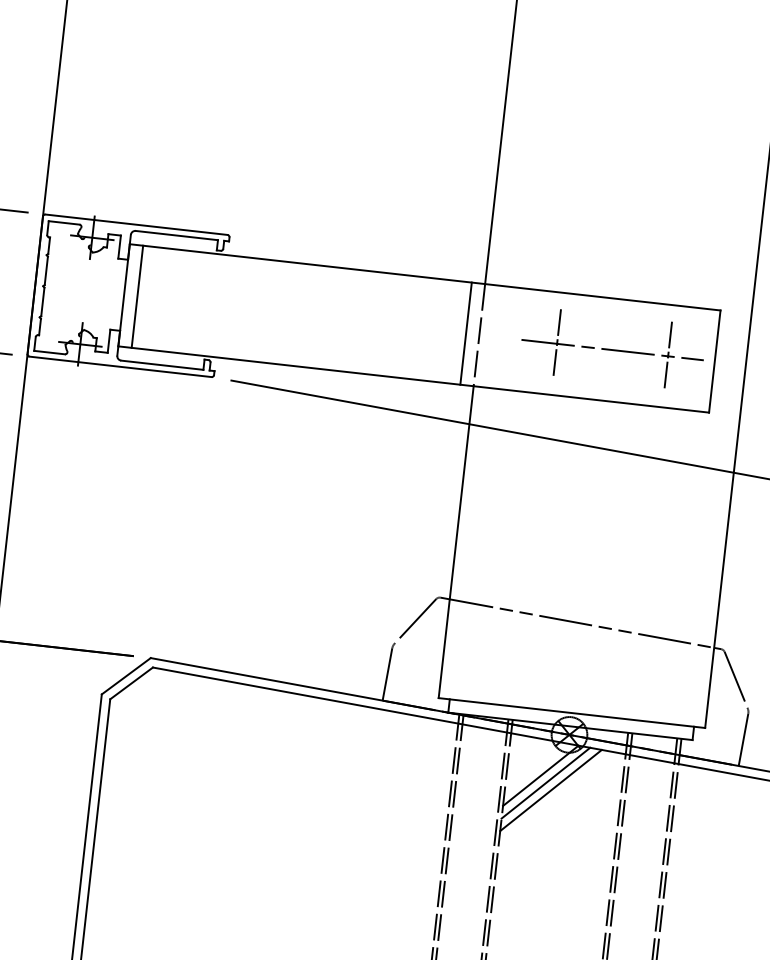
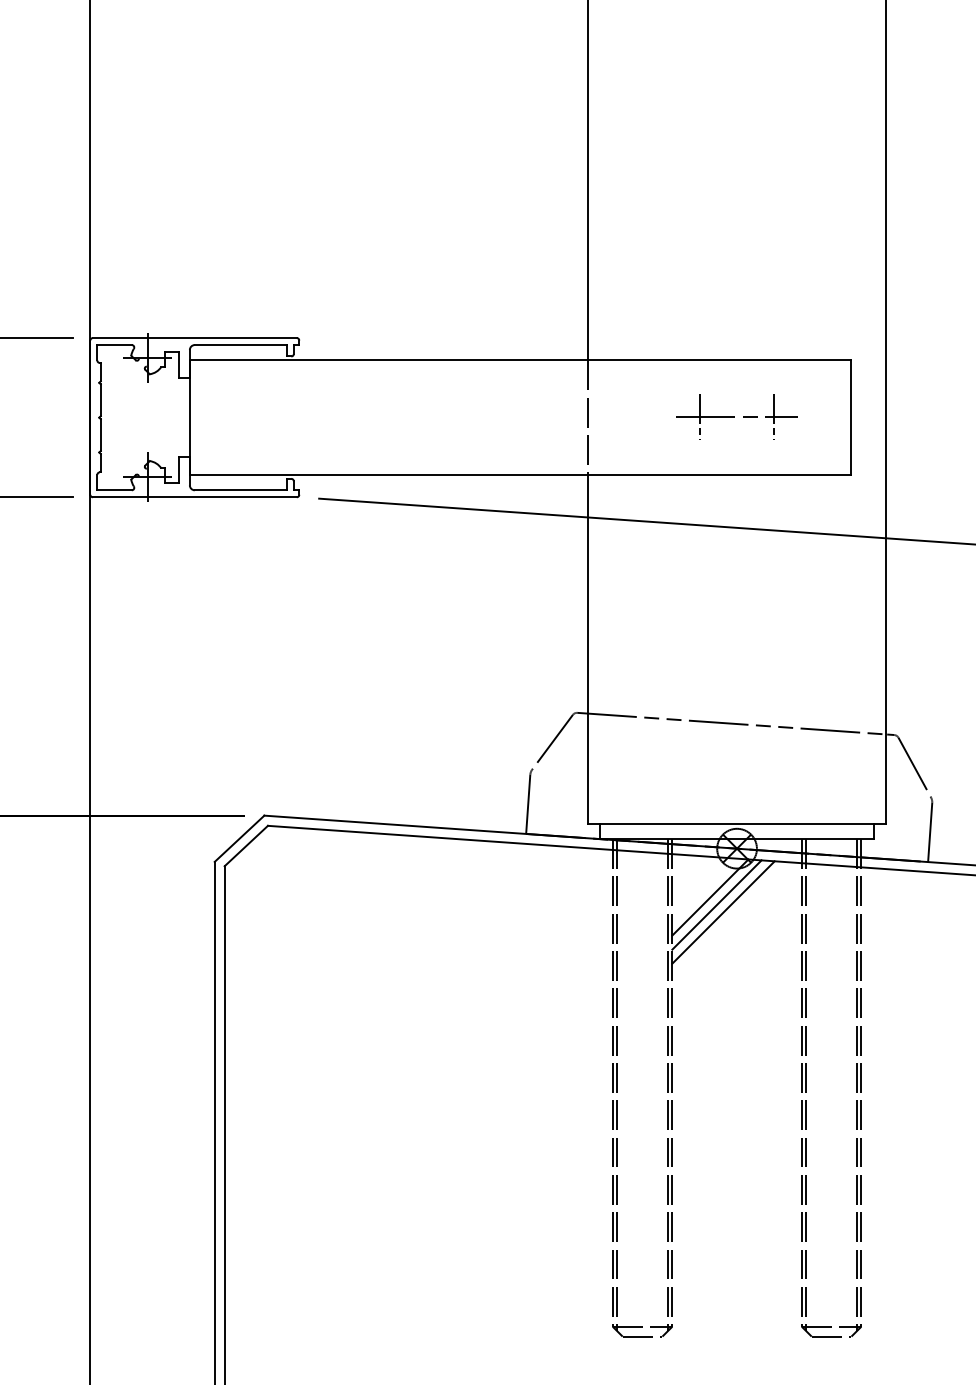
line: (137, 296) -> (204, 417), removed
line: (465, 333) -> (572, 417), removed
part: (612, 348) -> (736, 416), size x0.6

